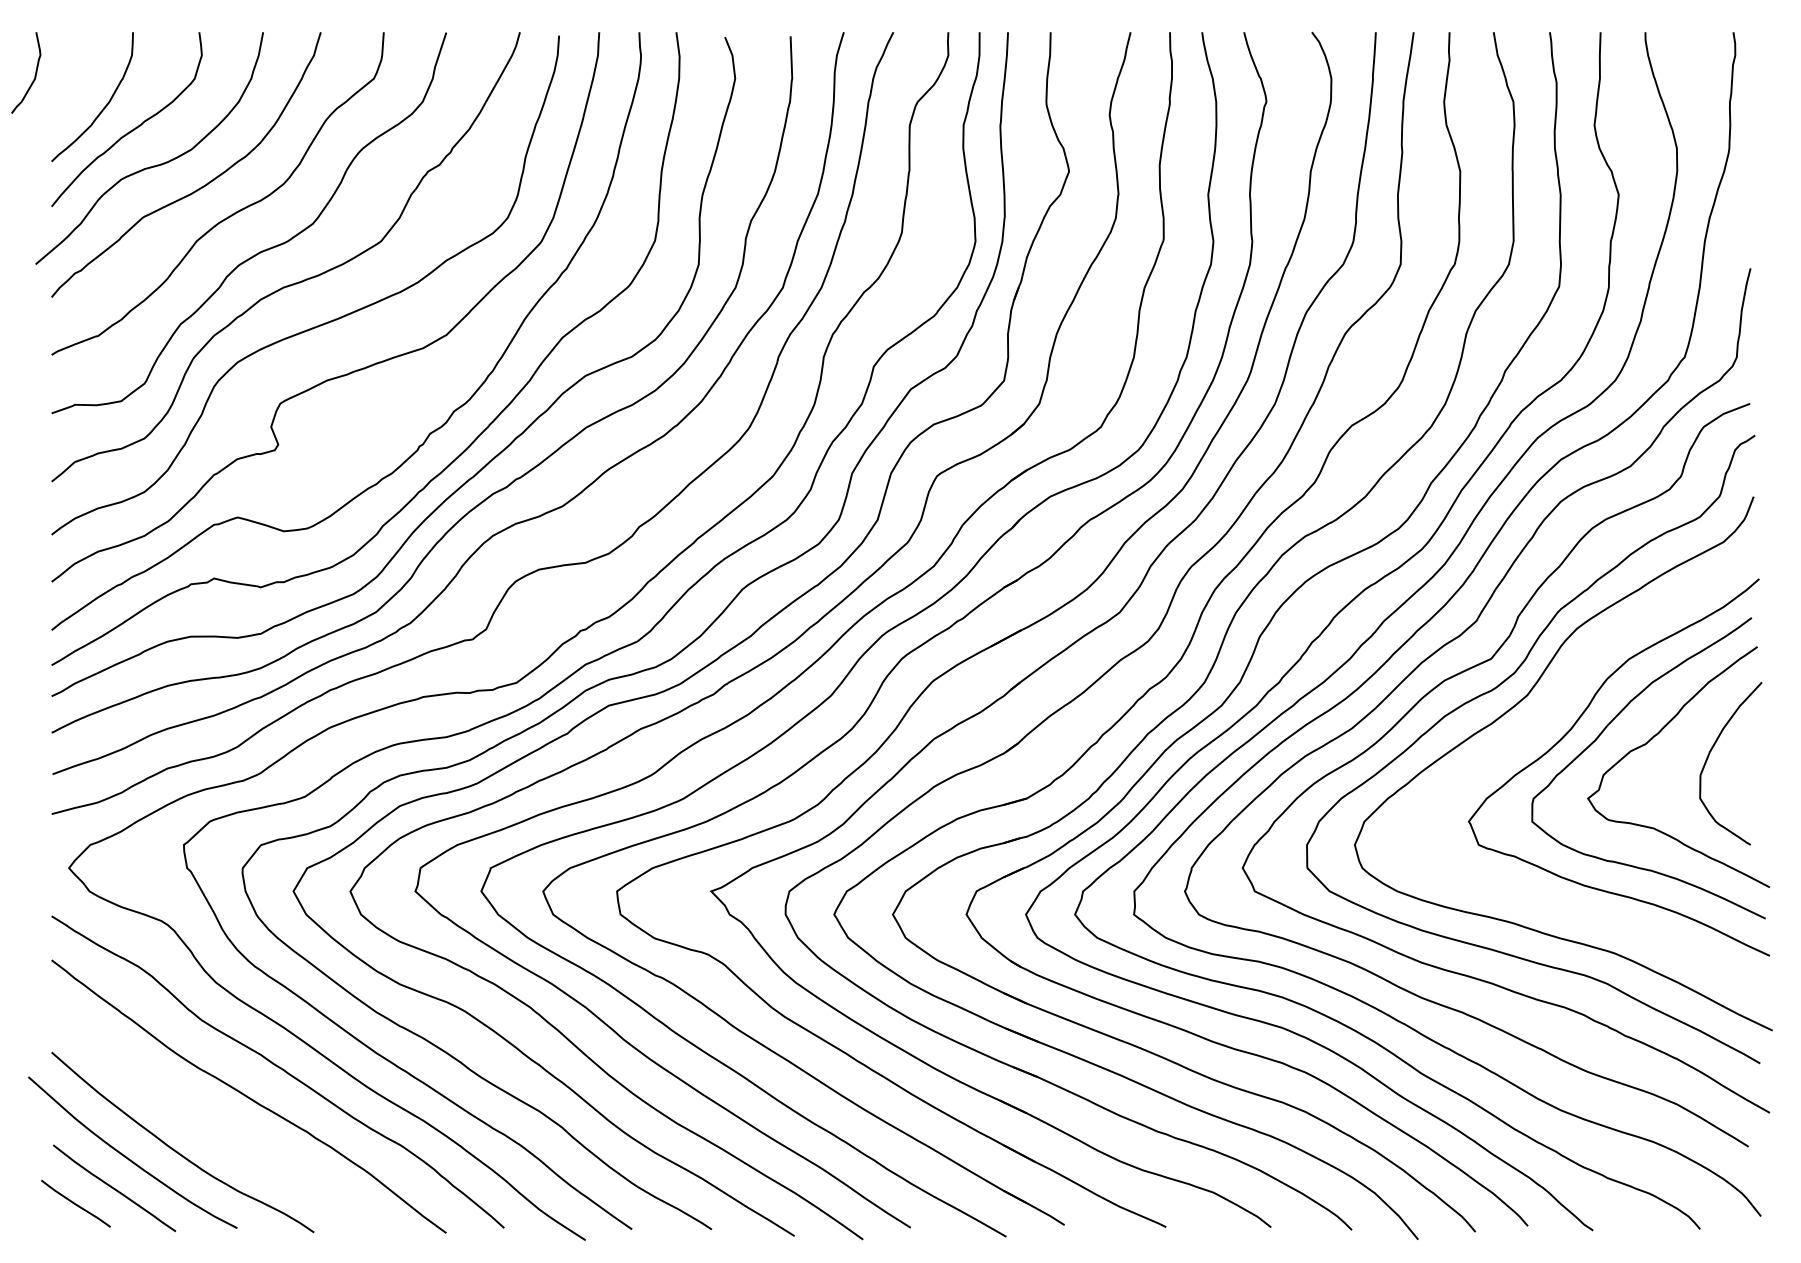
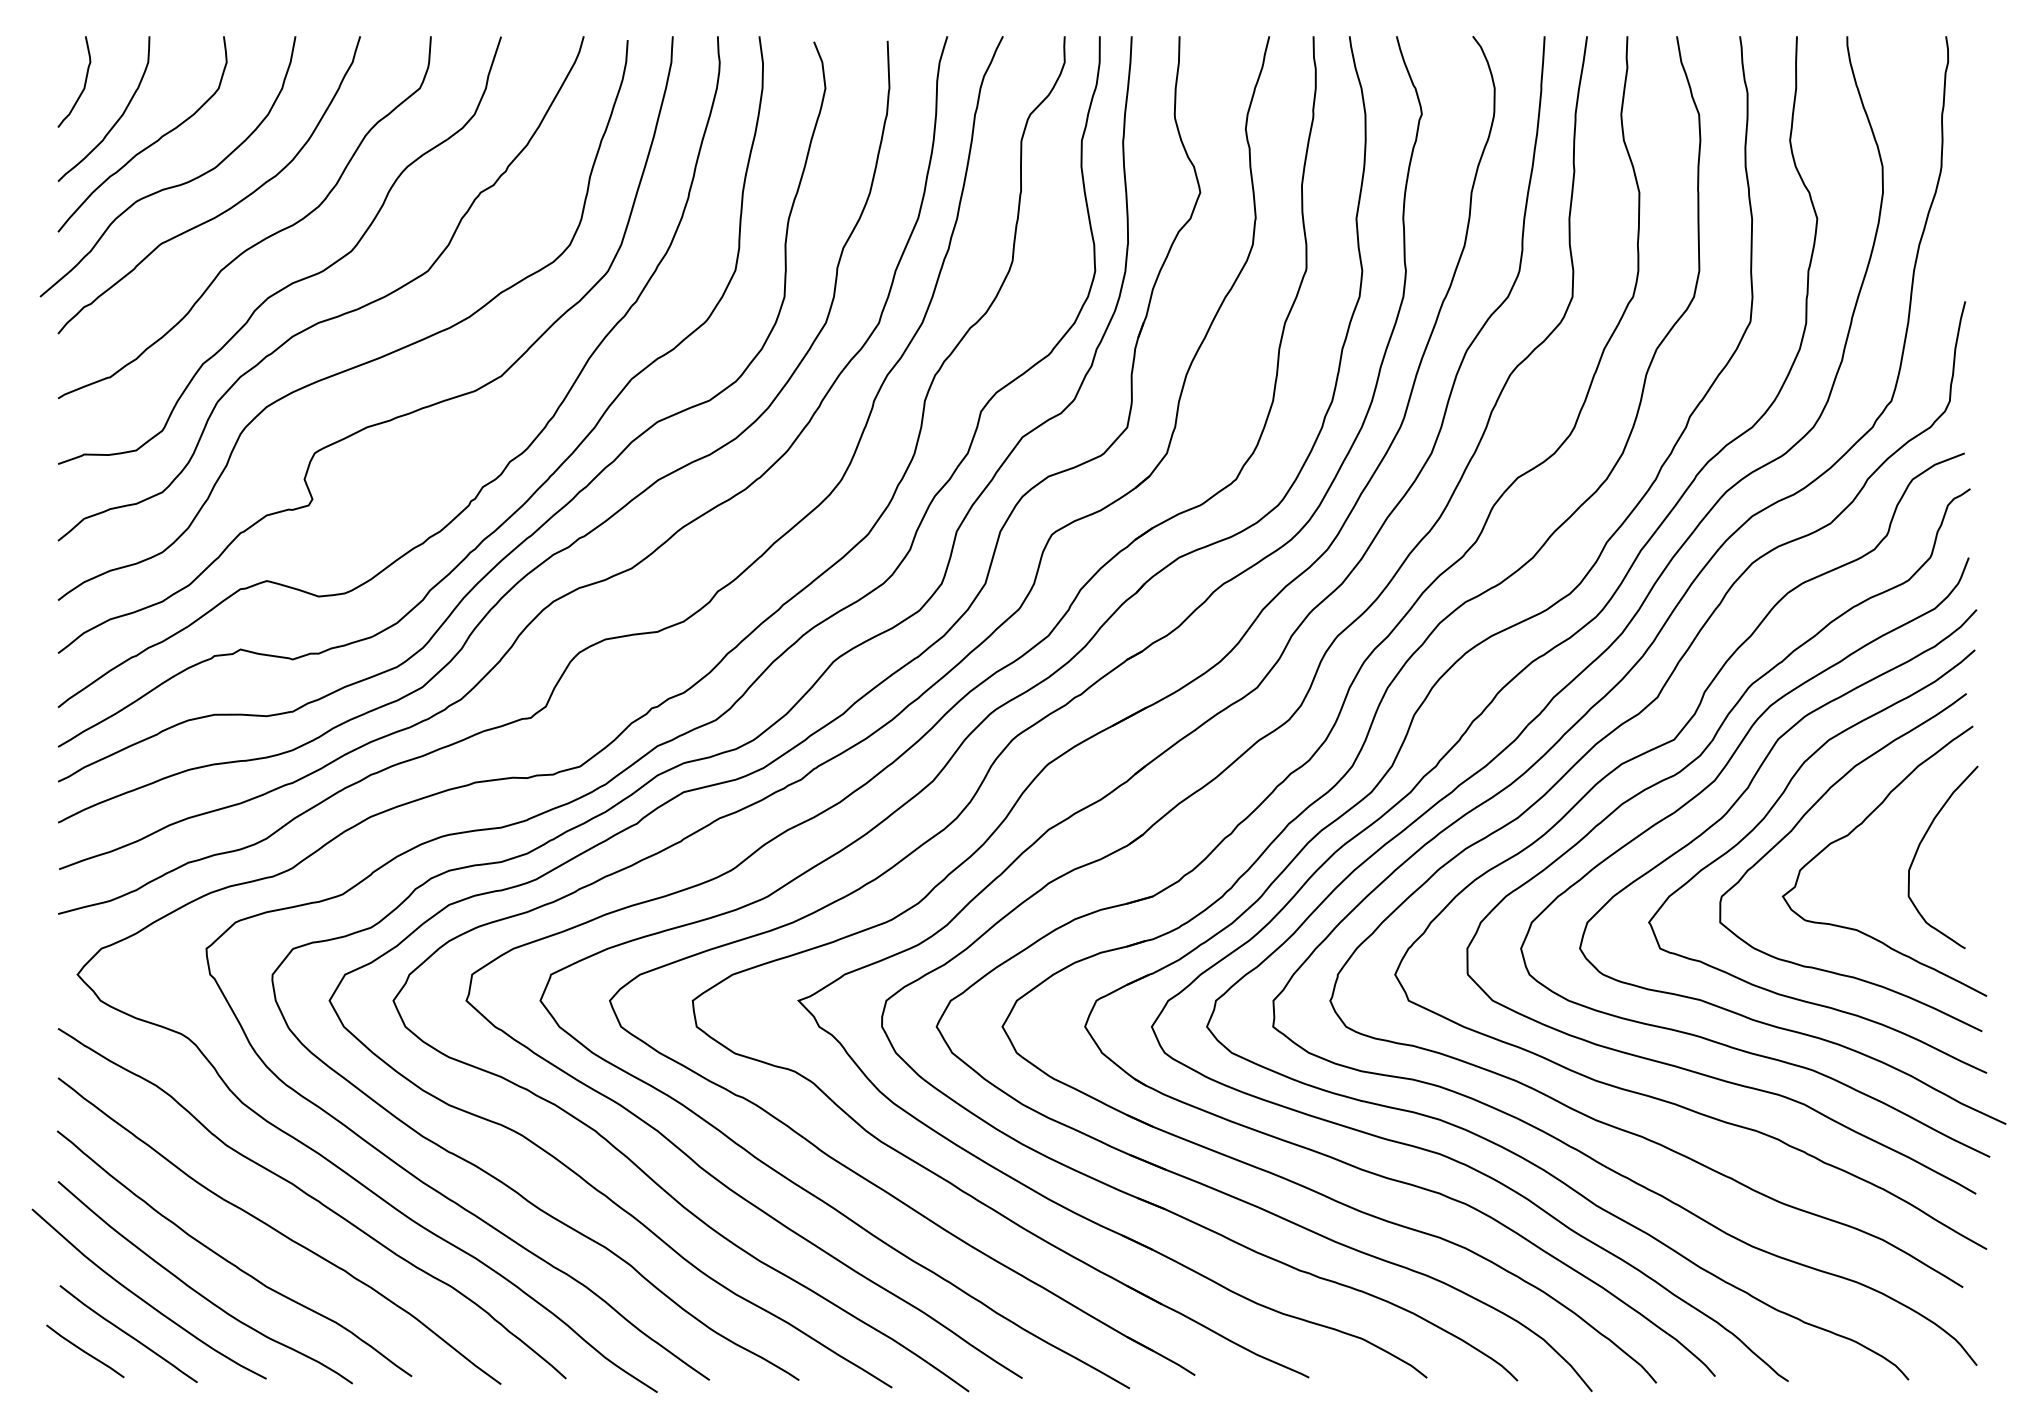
curve: (34, 75) -> (83, 84), moved
curve: (1538, 725) -> (1727, 814), added
curve: (203, 1122) -> (228, 1260), added

